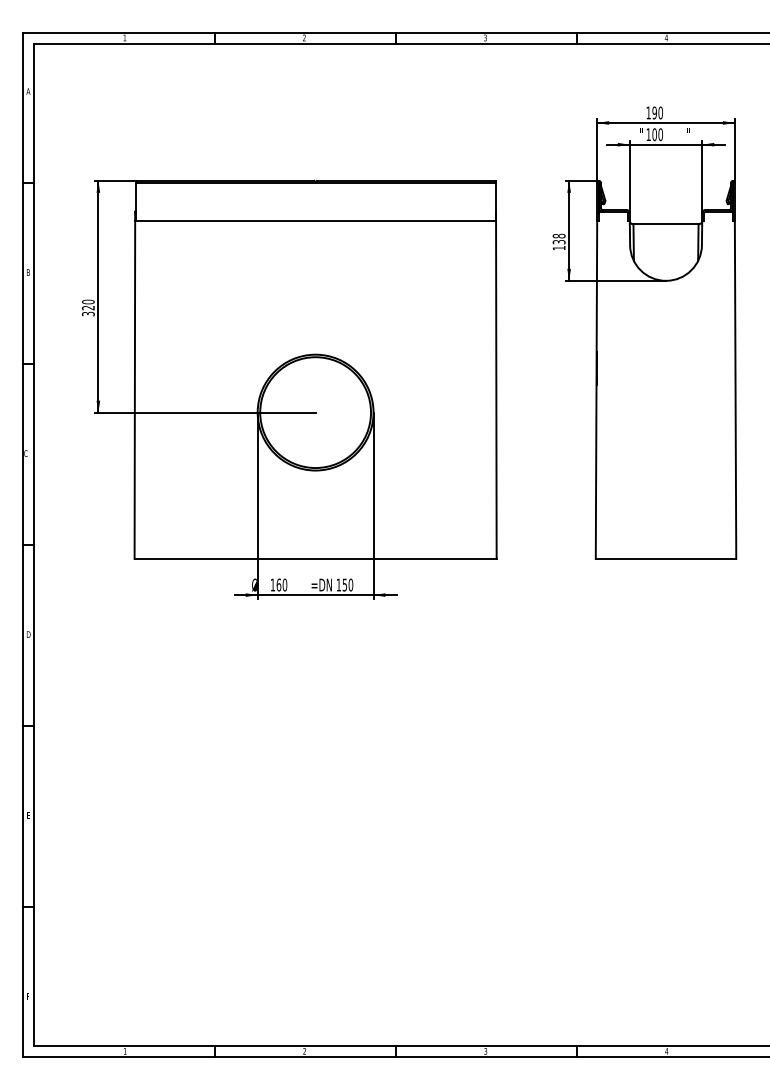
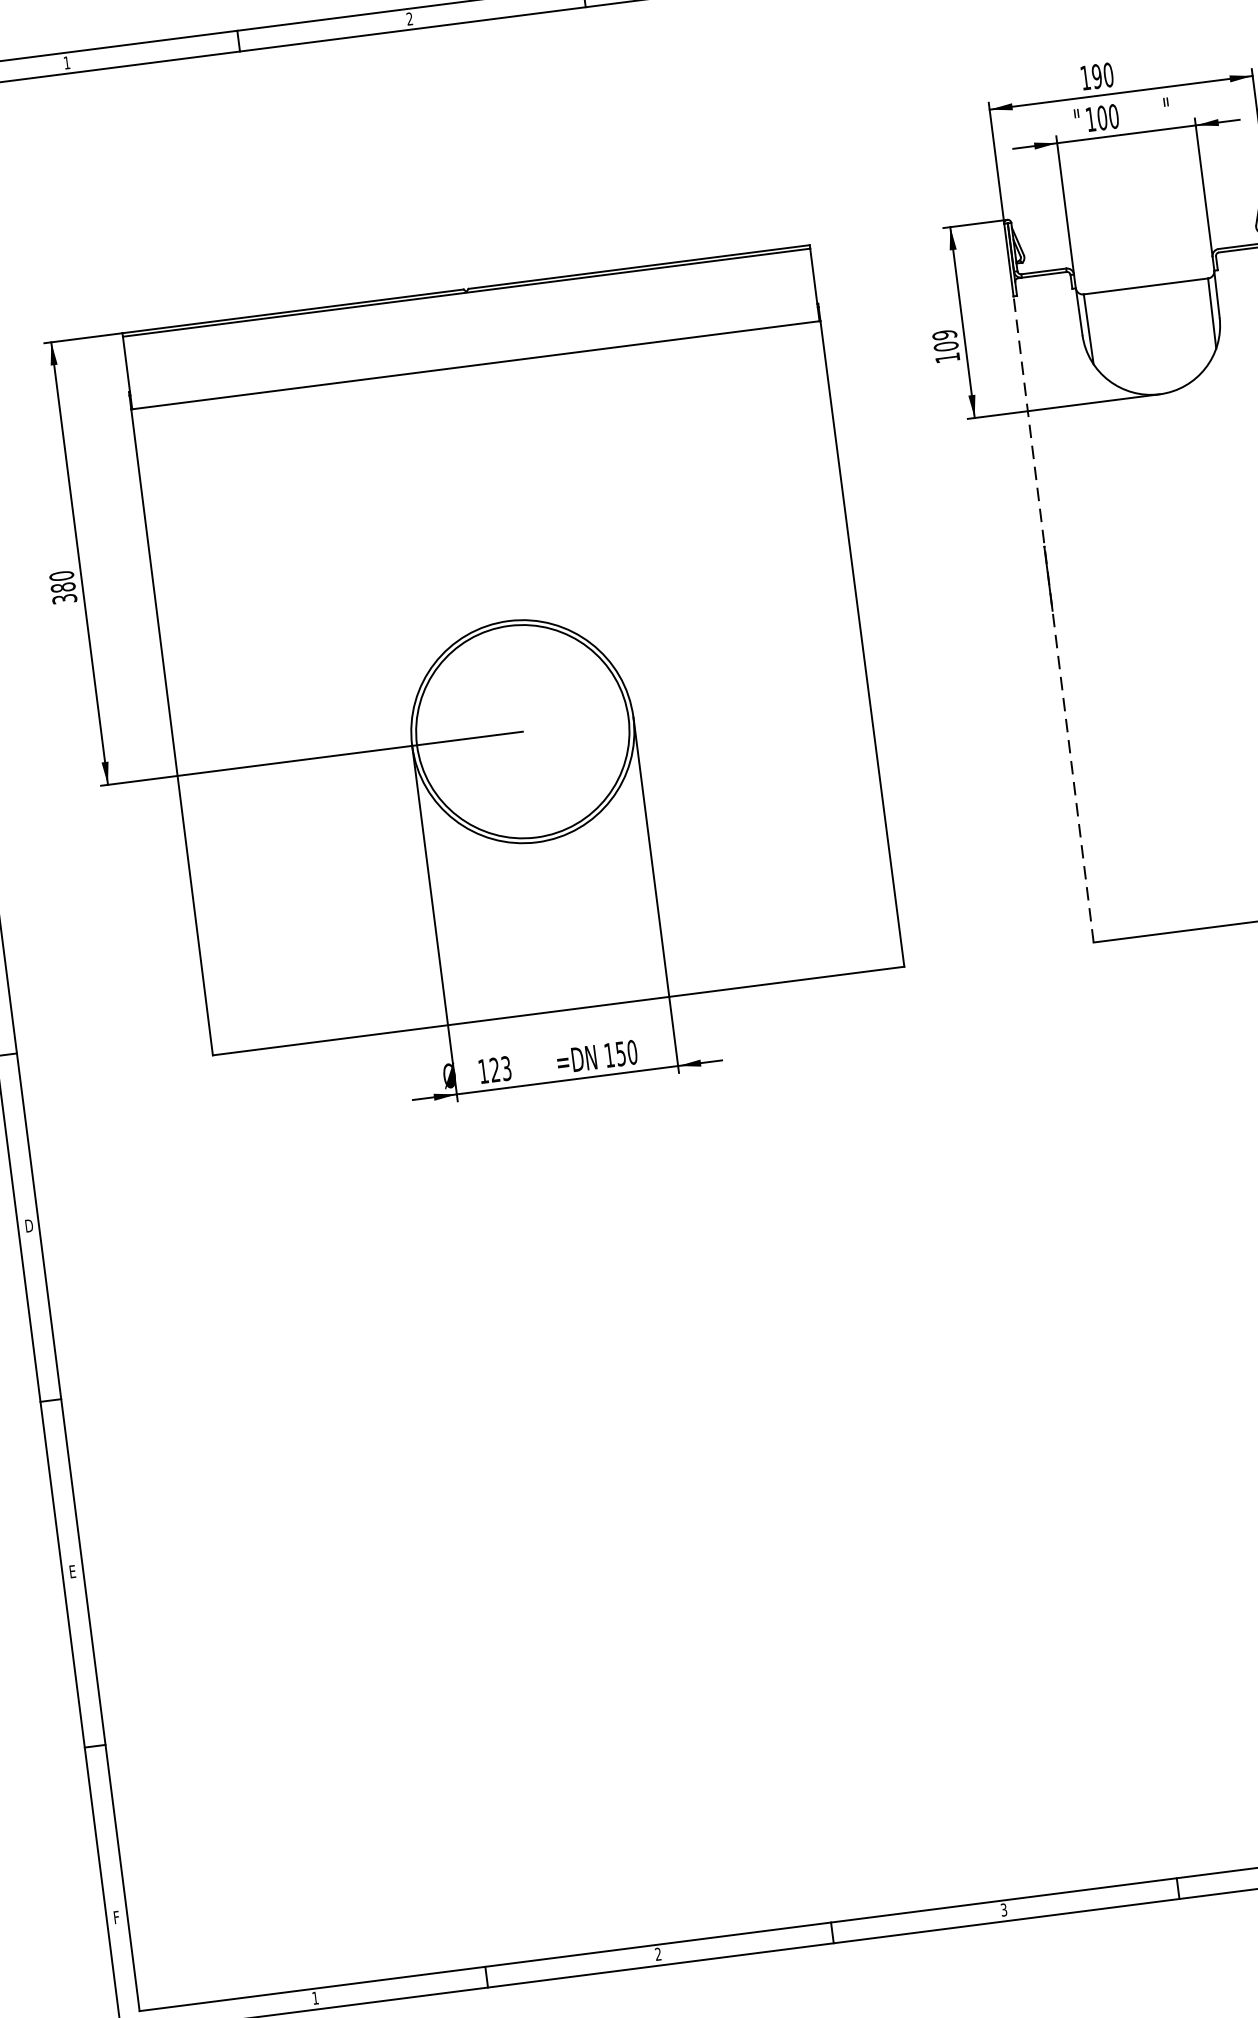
text: (558, 238) -> (944, 339), 138 -> 109
text: (88, 307) -> (63, 586), 320 -> 380
line: (596, 389) -> (1053, 618), solid -> dashed
text: (281, 584) -> (499, 1068), 160 -> 123

